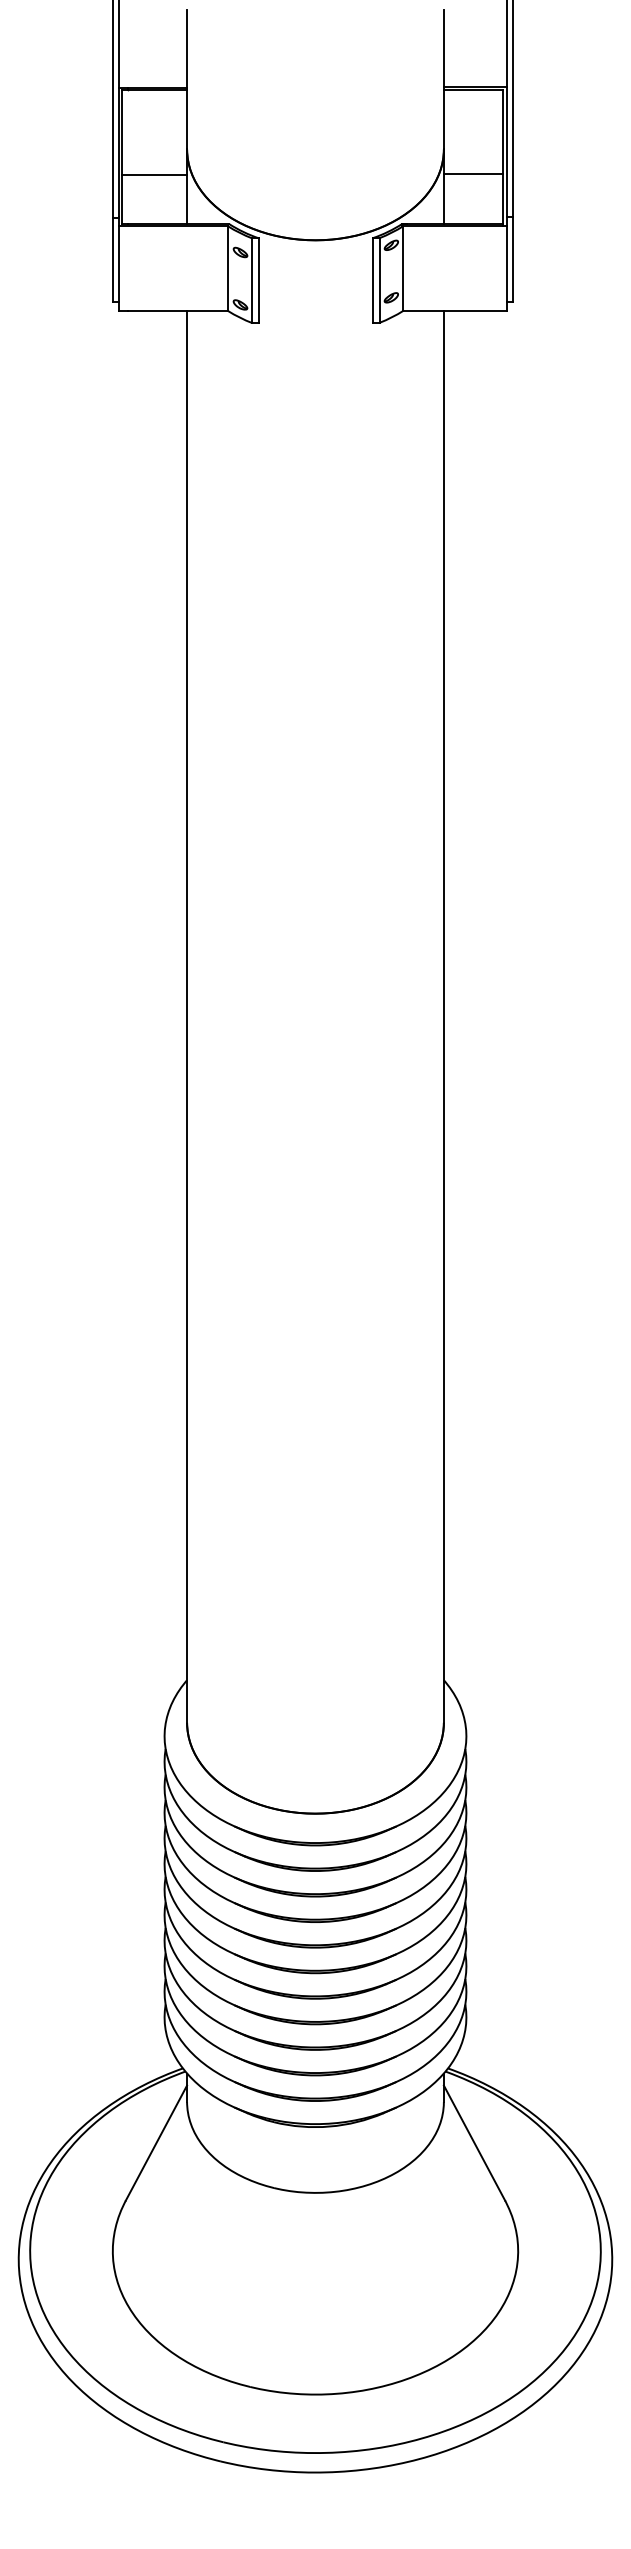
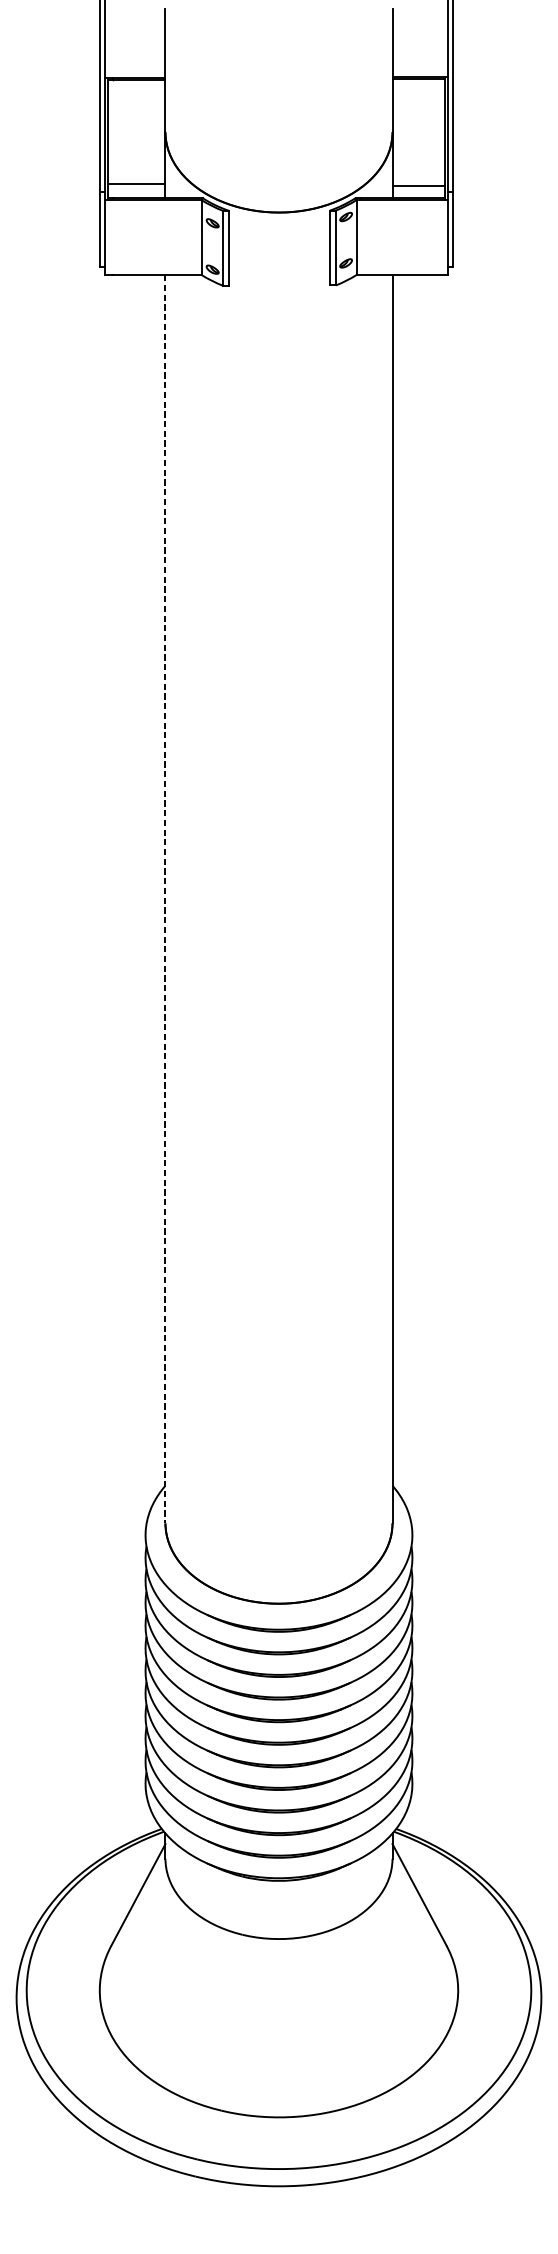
line: (154, 174) -> (136, 184), moved
line: (473, 174) -> (418, 186), moved
line: (187, 1016) -> (165, 898), solid -> dashed

